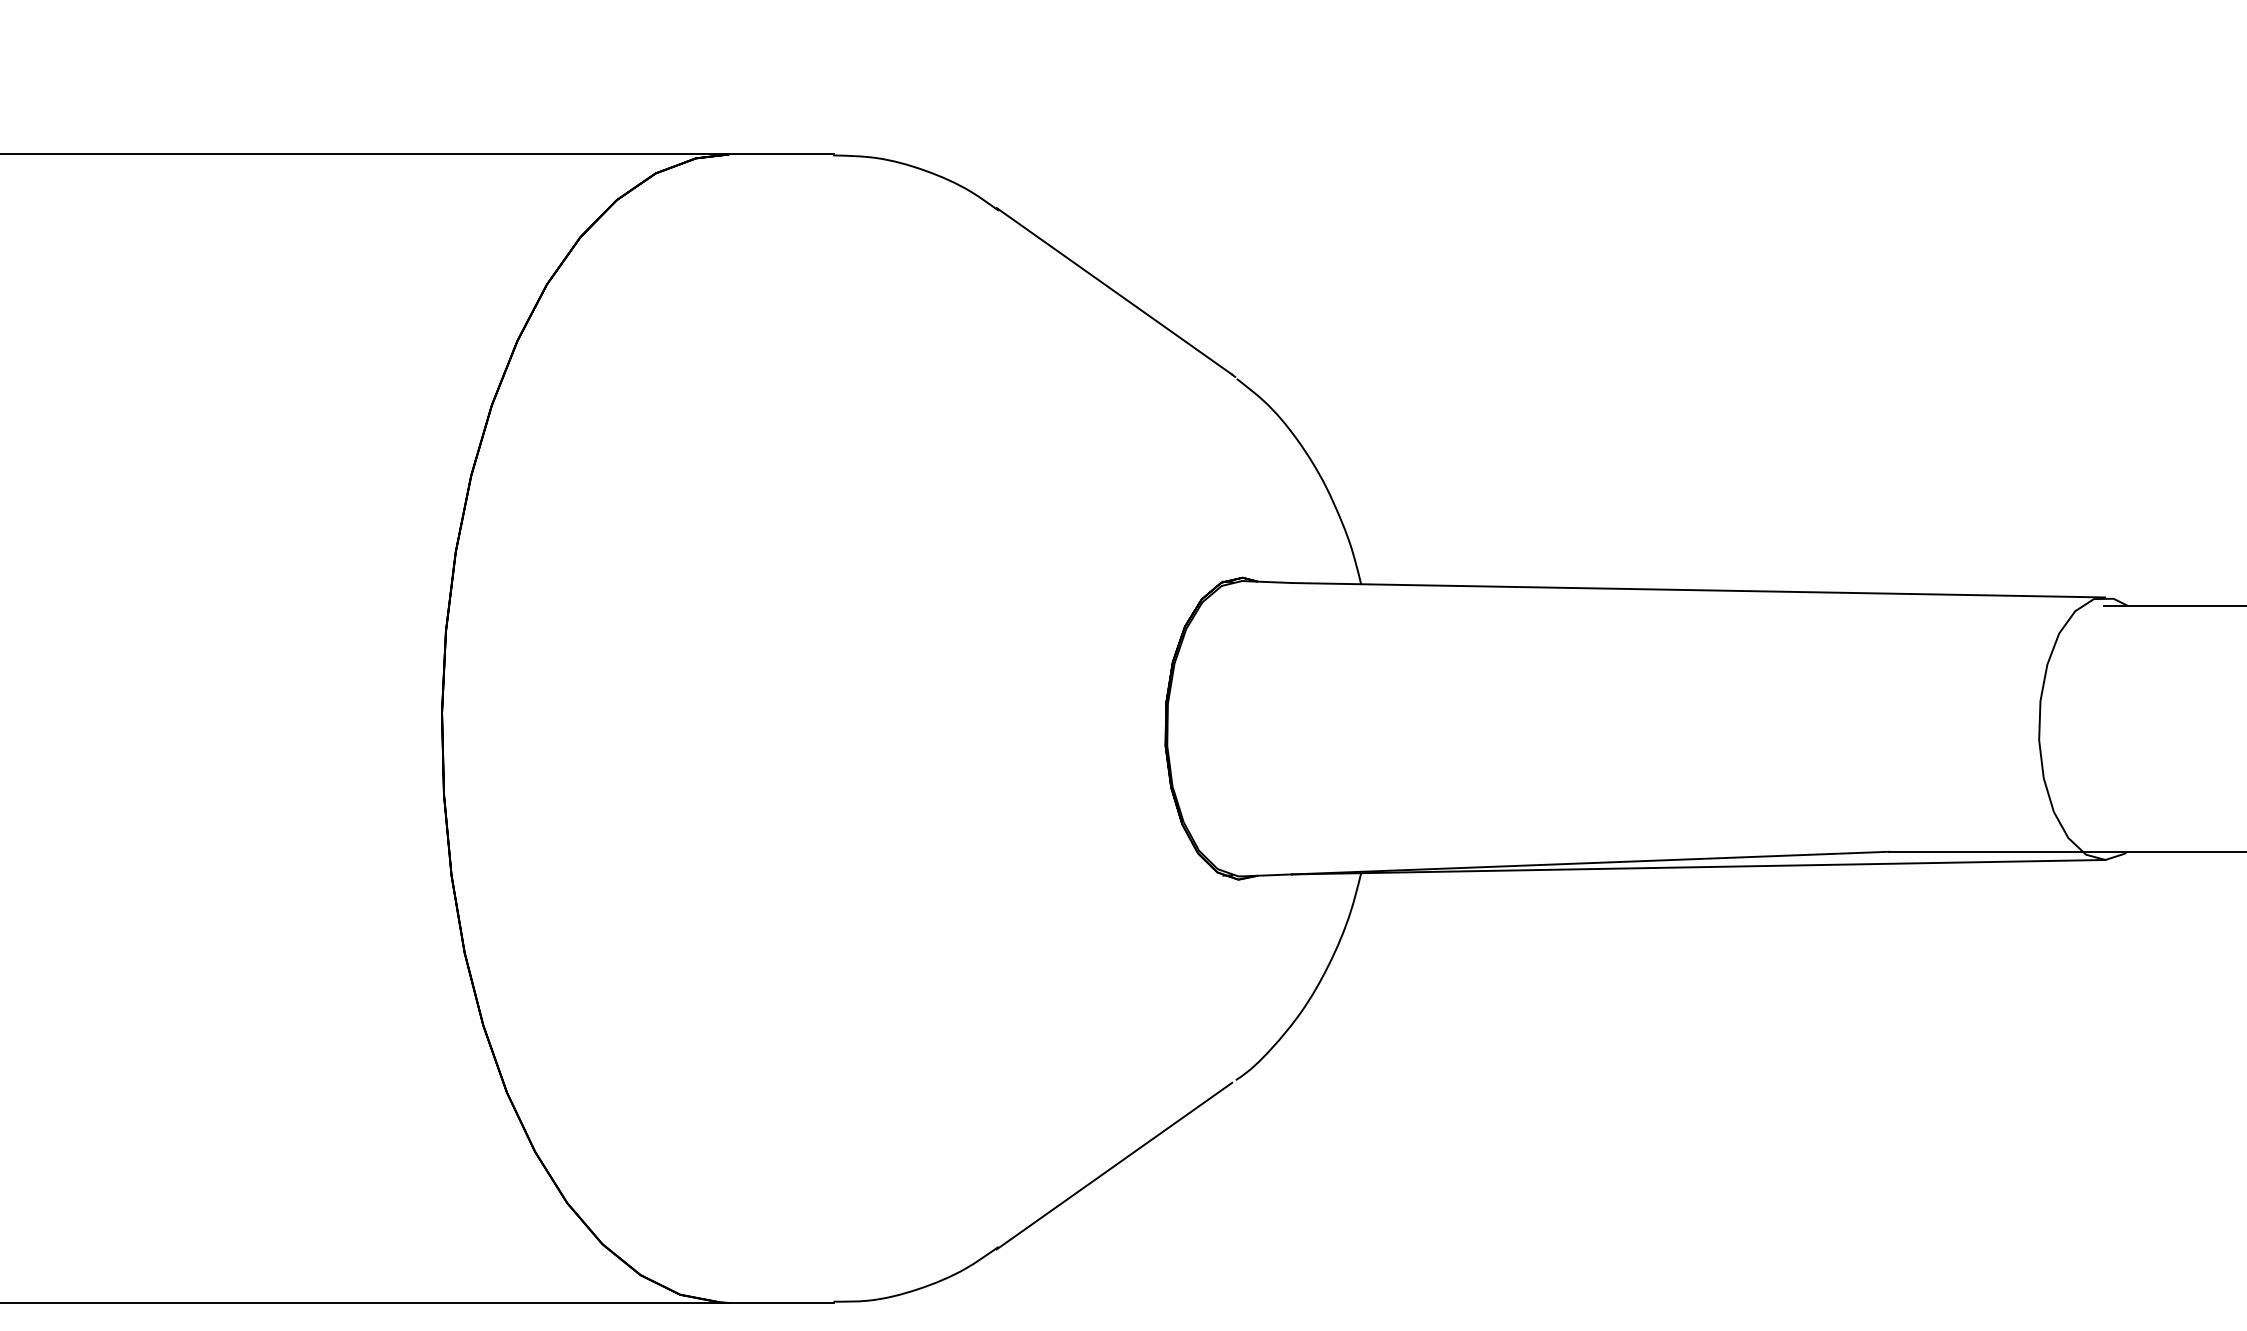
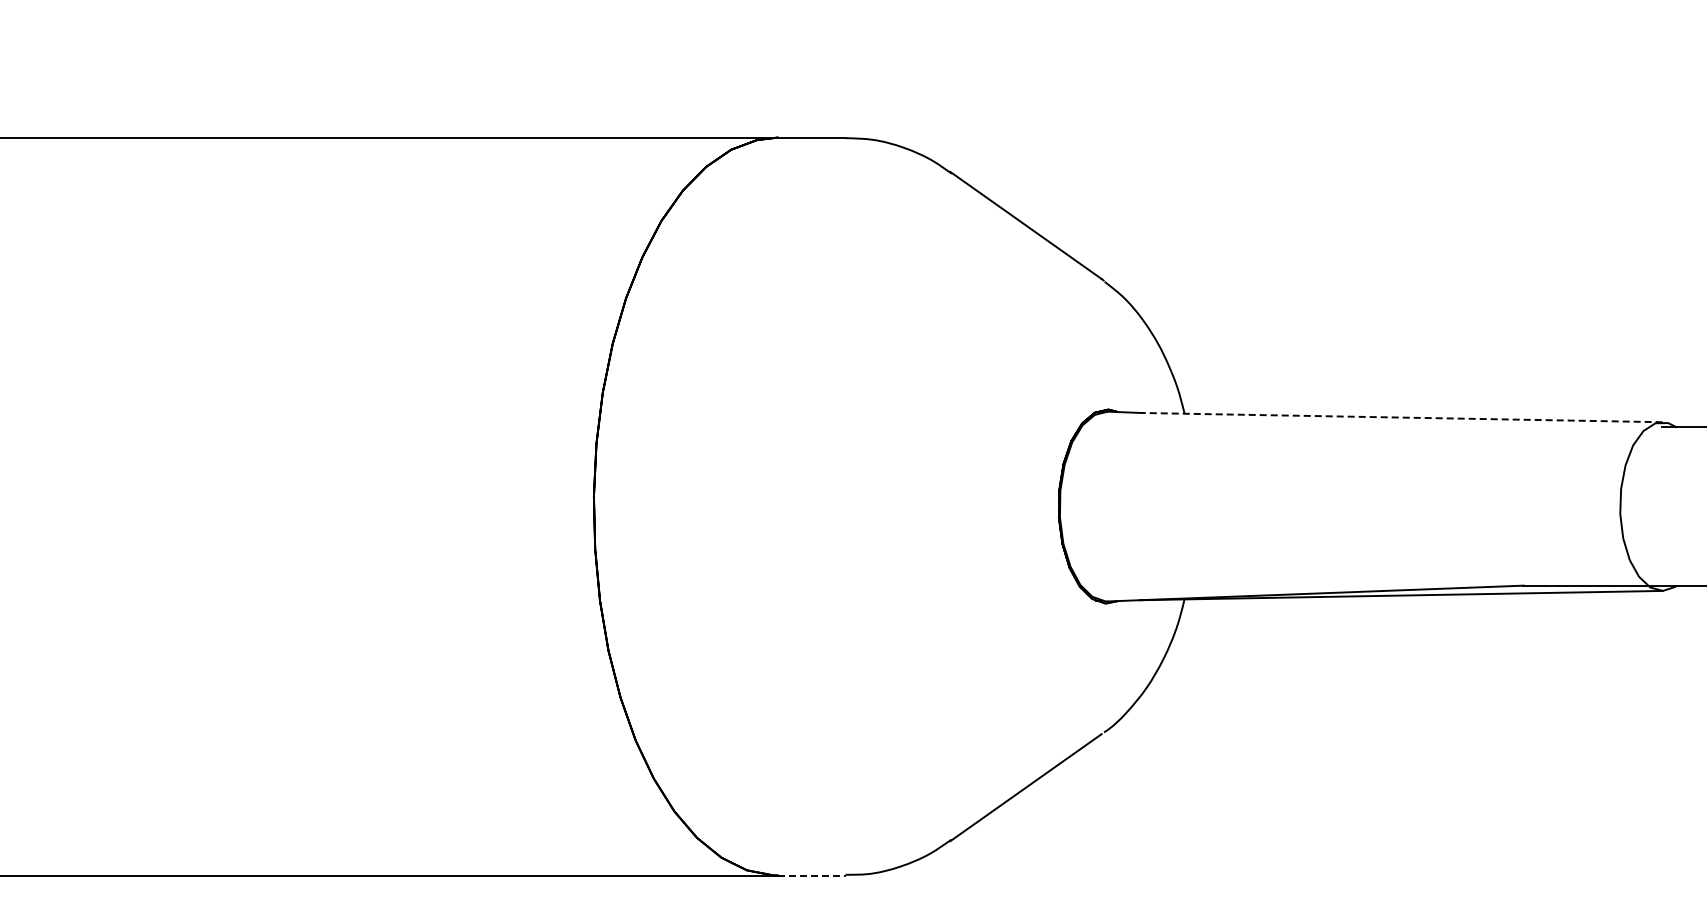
line: (1697, 590) -> (1400, 417), solid -> dashed
line: (780, 1302) -> (811, 875), solid -> dashed

